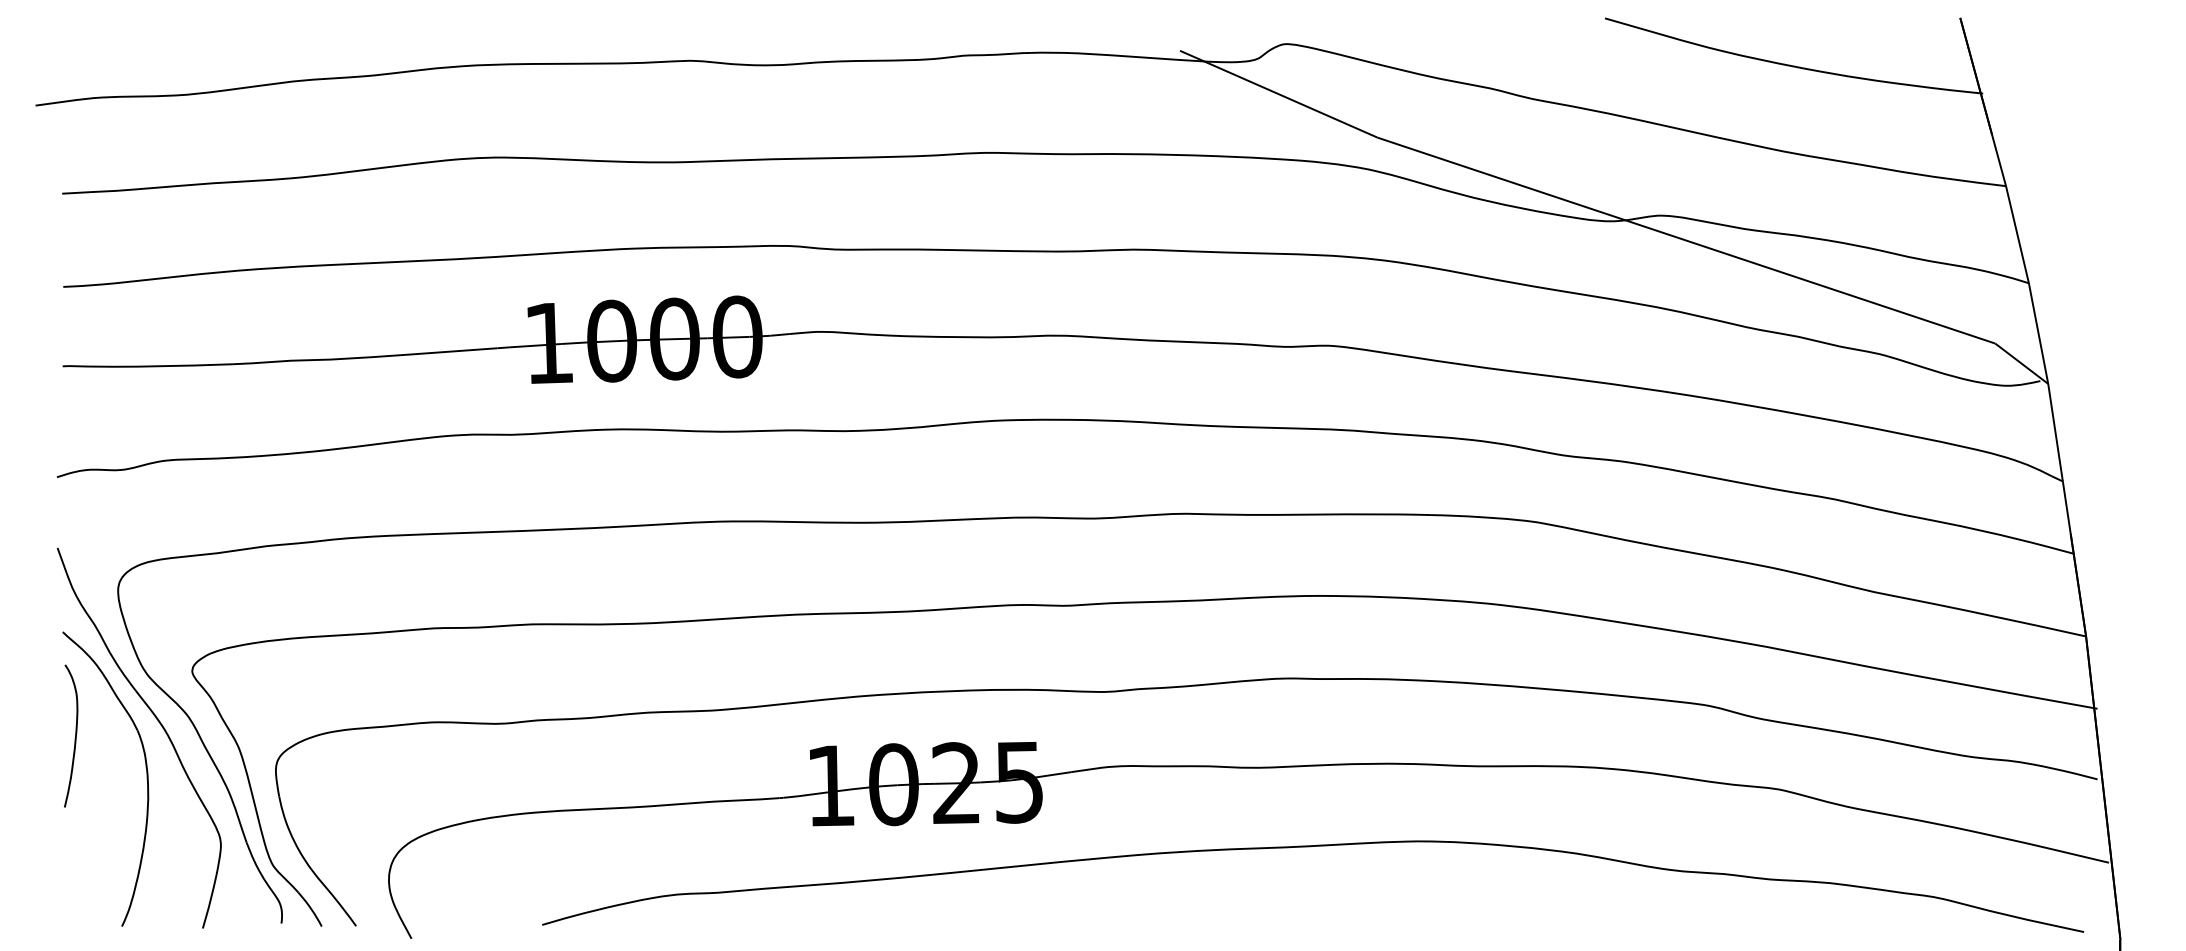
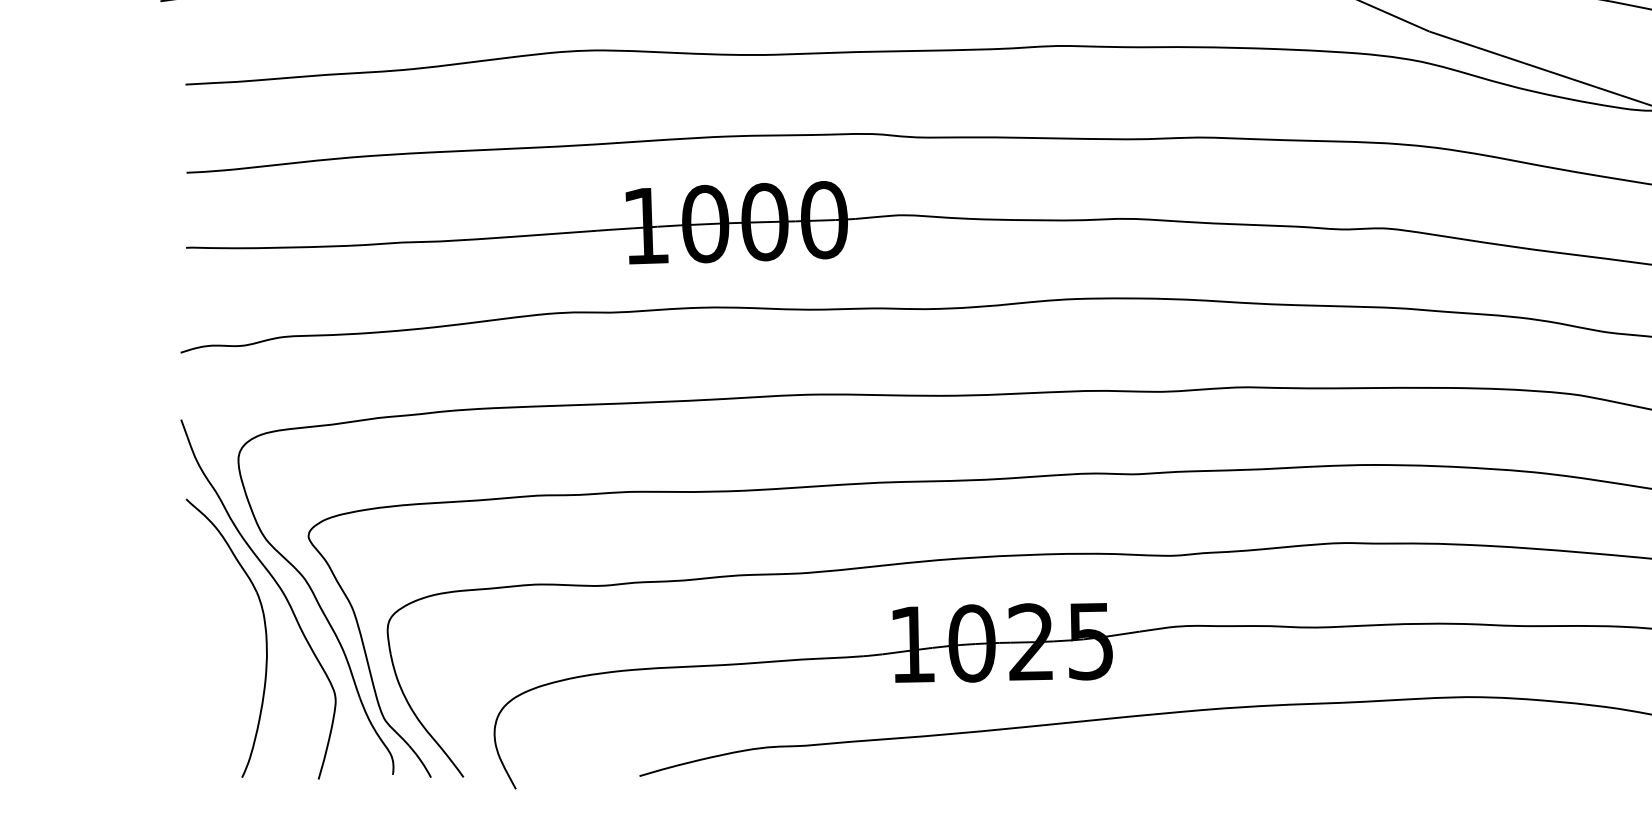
curve: (75, 735) -> (198, 596), removed

